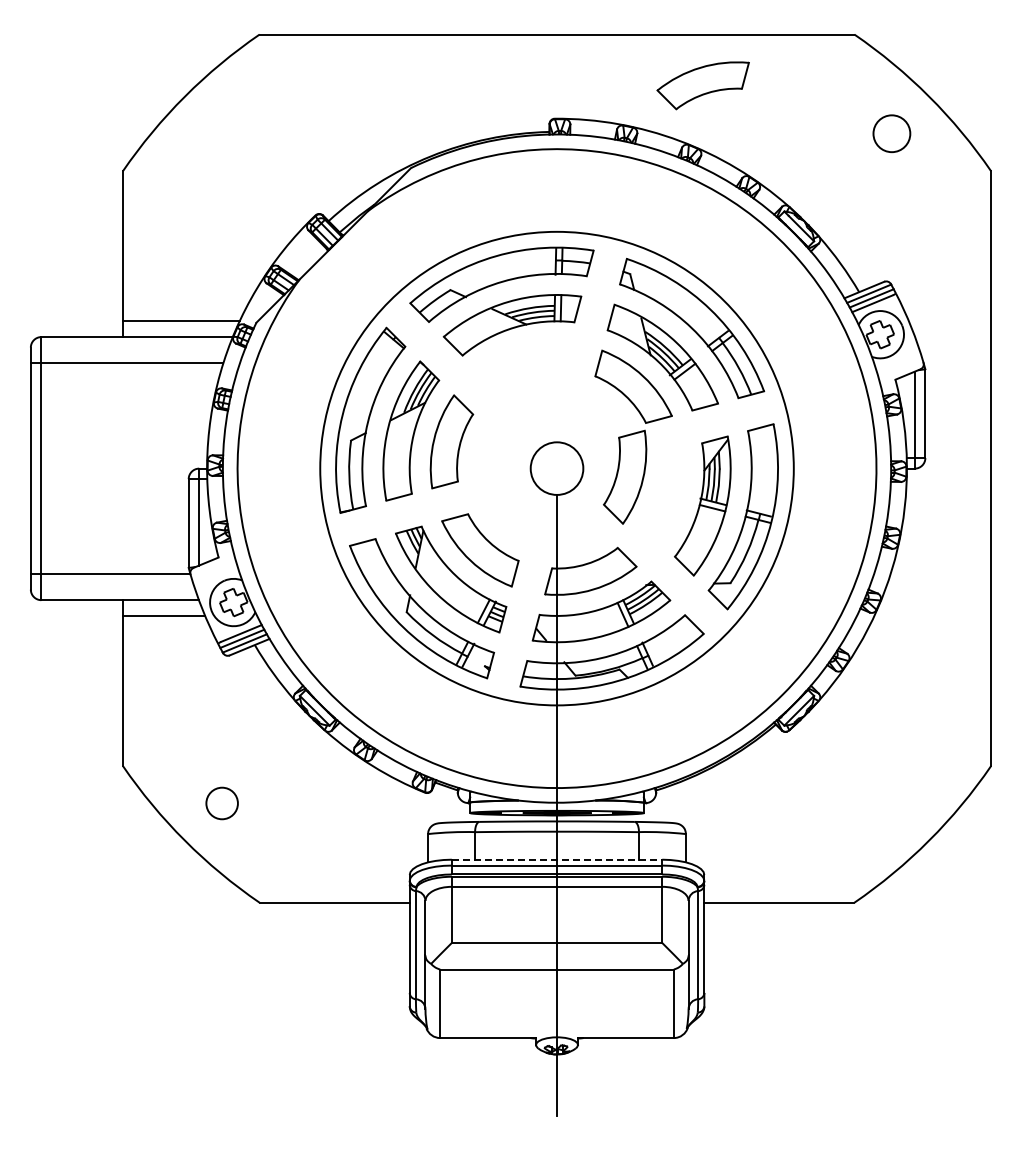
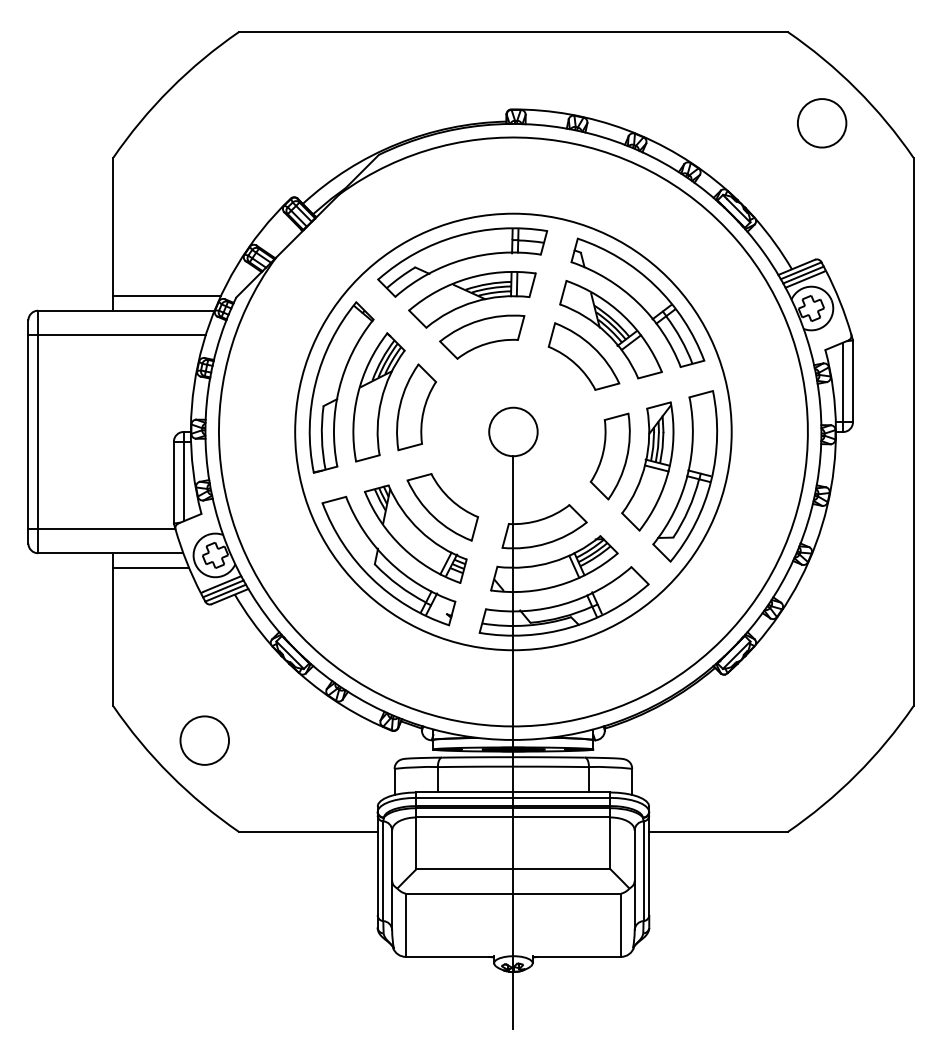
part: (702, 85) -> (481, 336), moved
circle: (891, 133) -> (821, 123), size x1.43
part: (625, 476) -> (610, 455), moved
circle: (221, 803) -> (204, 740), size x1.67
line: (557, 859) -> (513, 792), dashed -> solid

